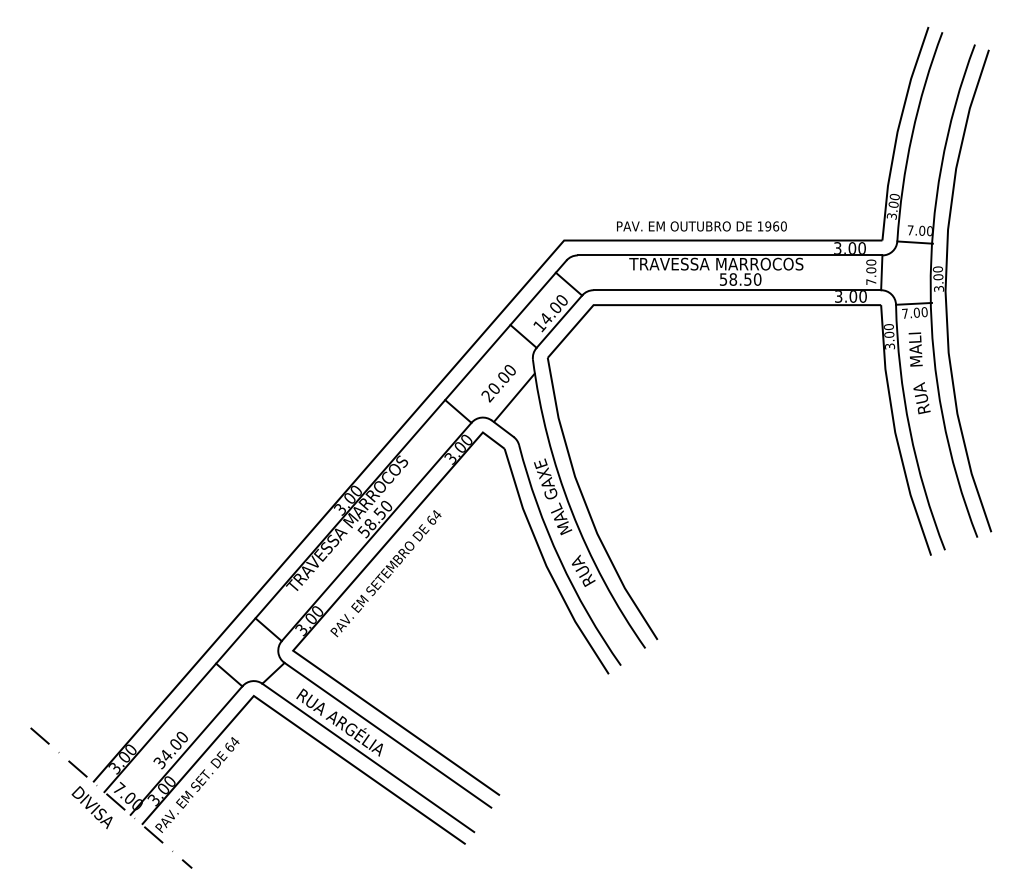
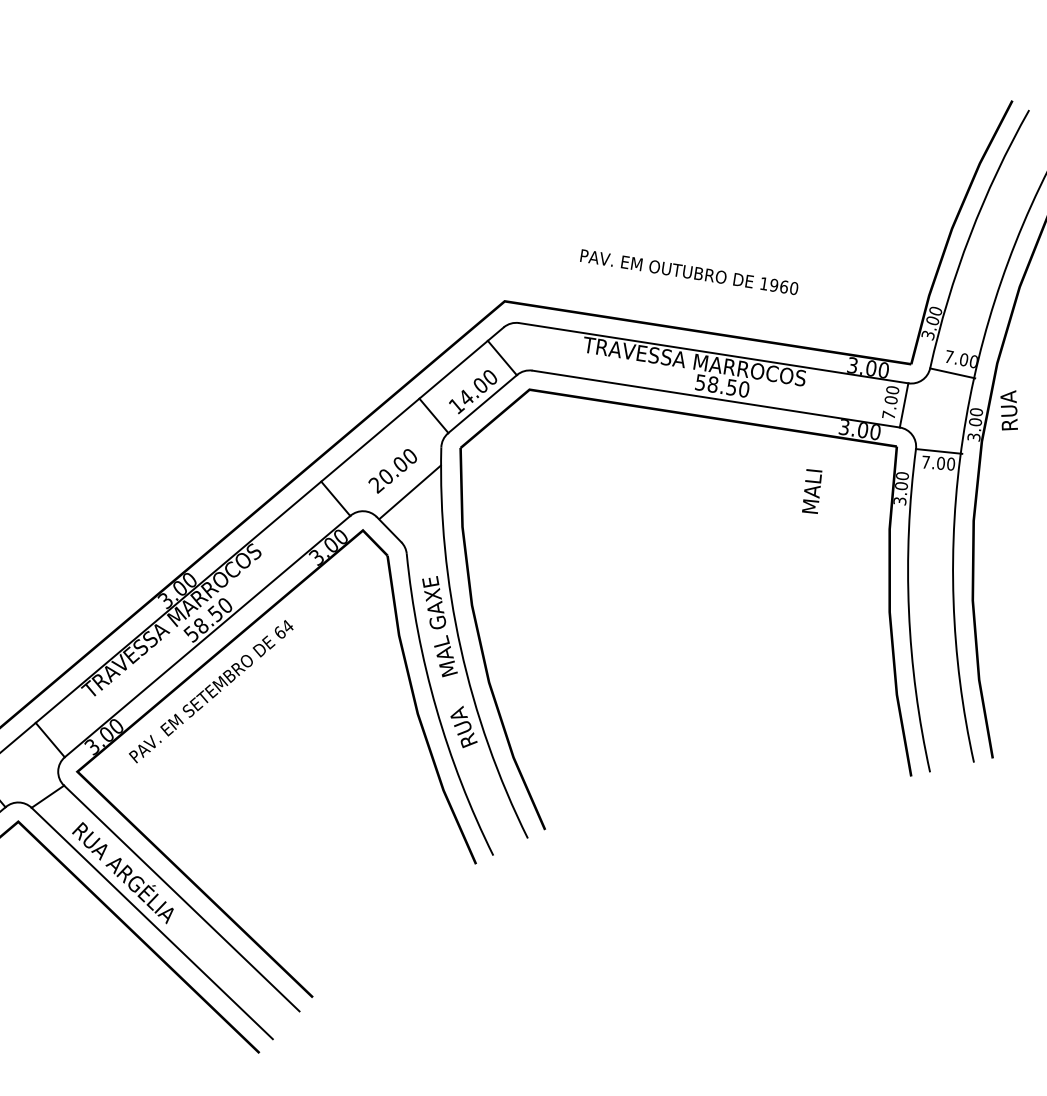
text: (701, 226) -> (688, 272), moved
text: (915, 349) -> (811, 491), moved
text: (921, 398) -> (1008, 410), moved

